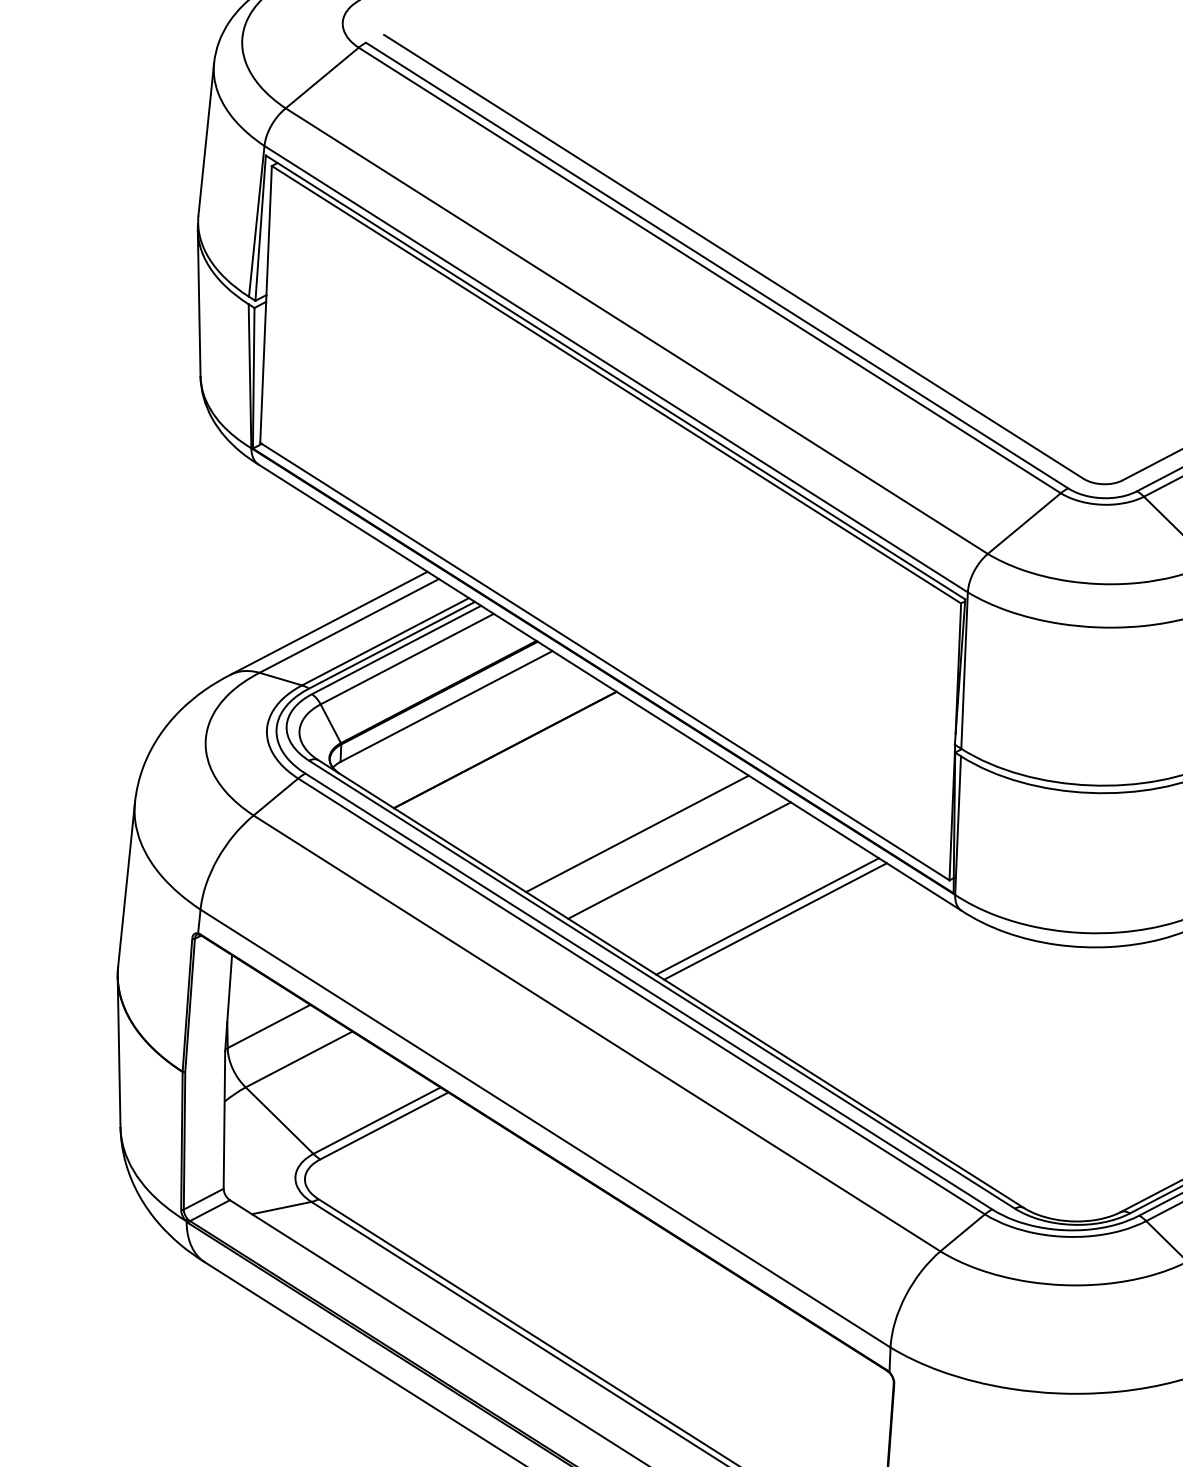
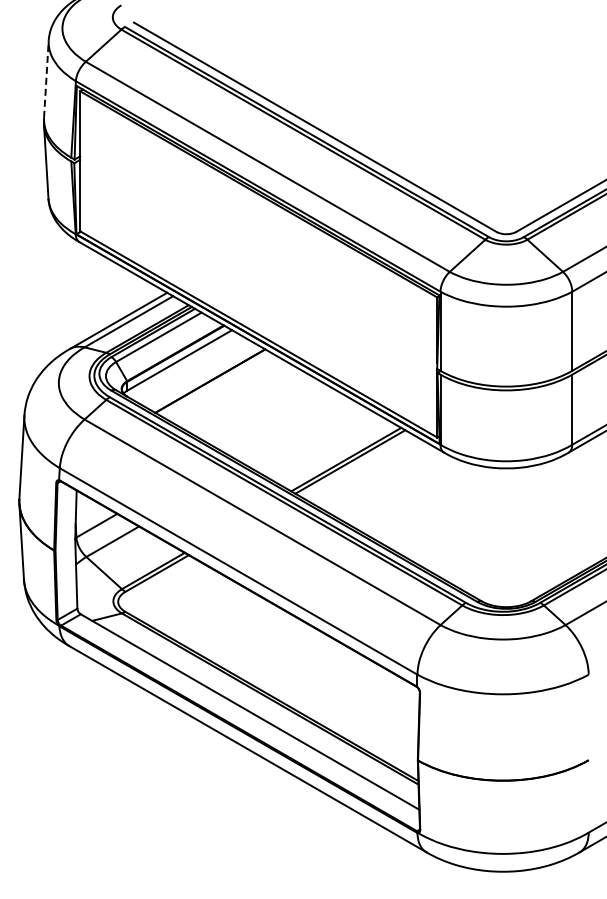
line: (206, 140) -> (46, 79), solid -> dashed
line: (636, 833) -> (278, 420), removed
line: (679, 860) -> (300, 433), removed

